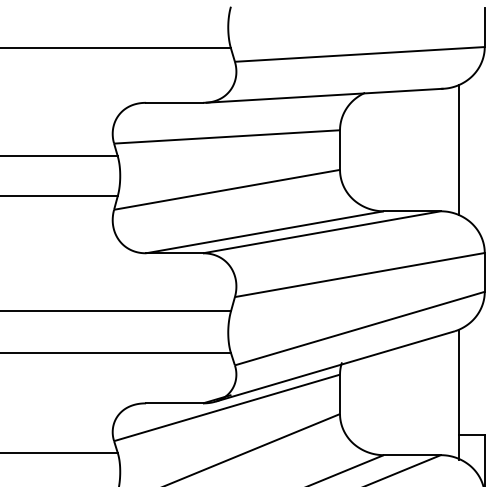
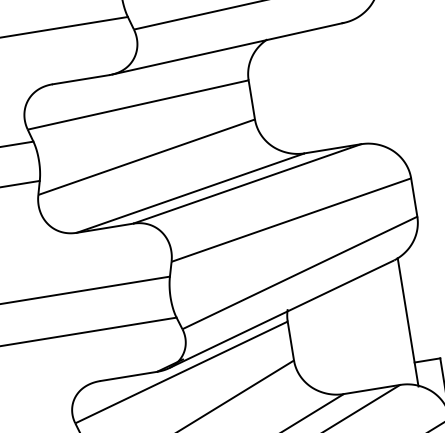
line: (458, 149) -> (368, 80), removed

